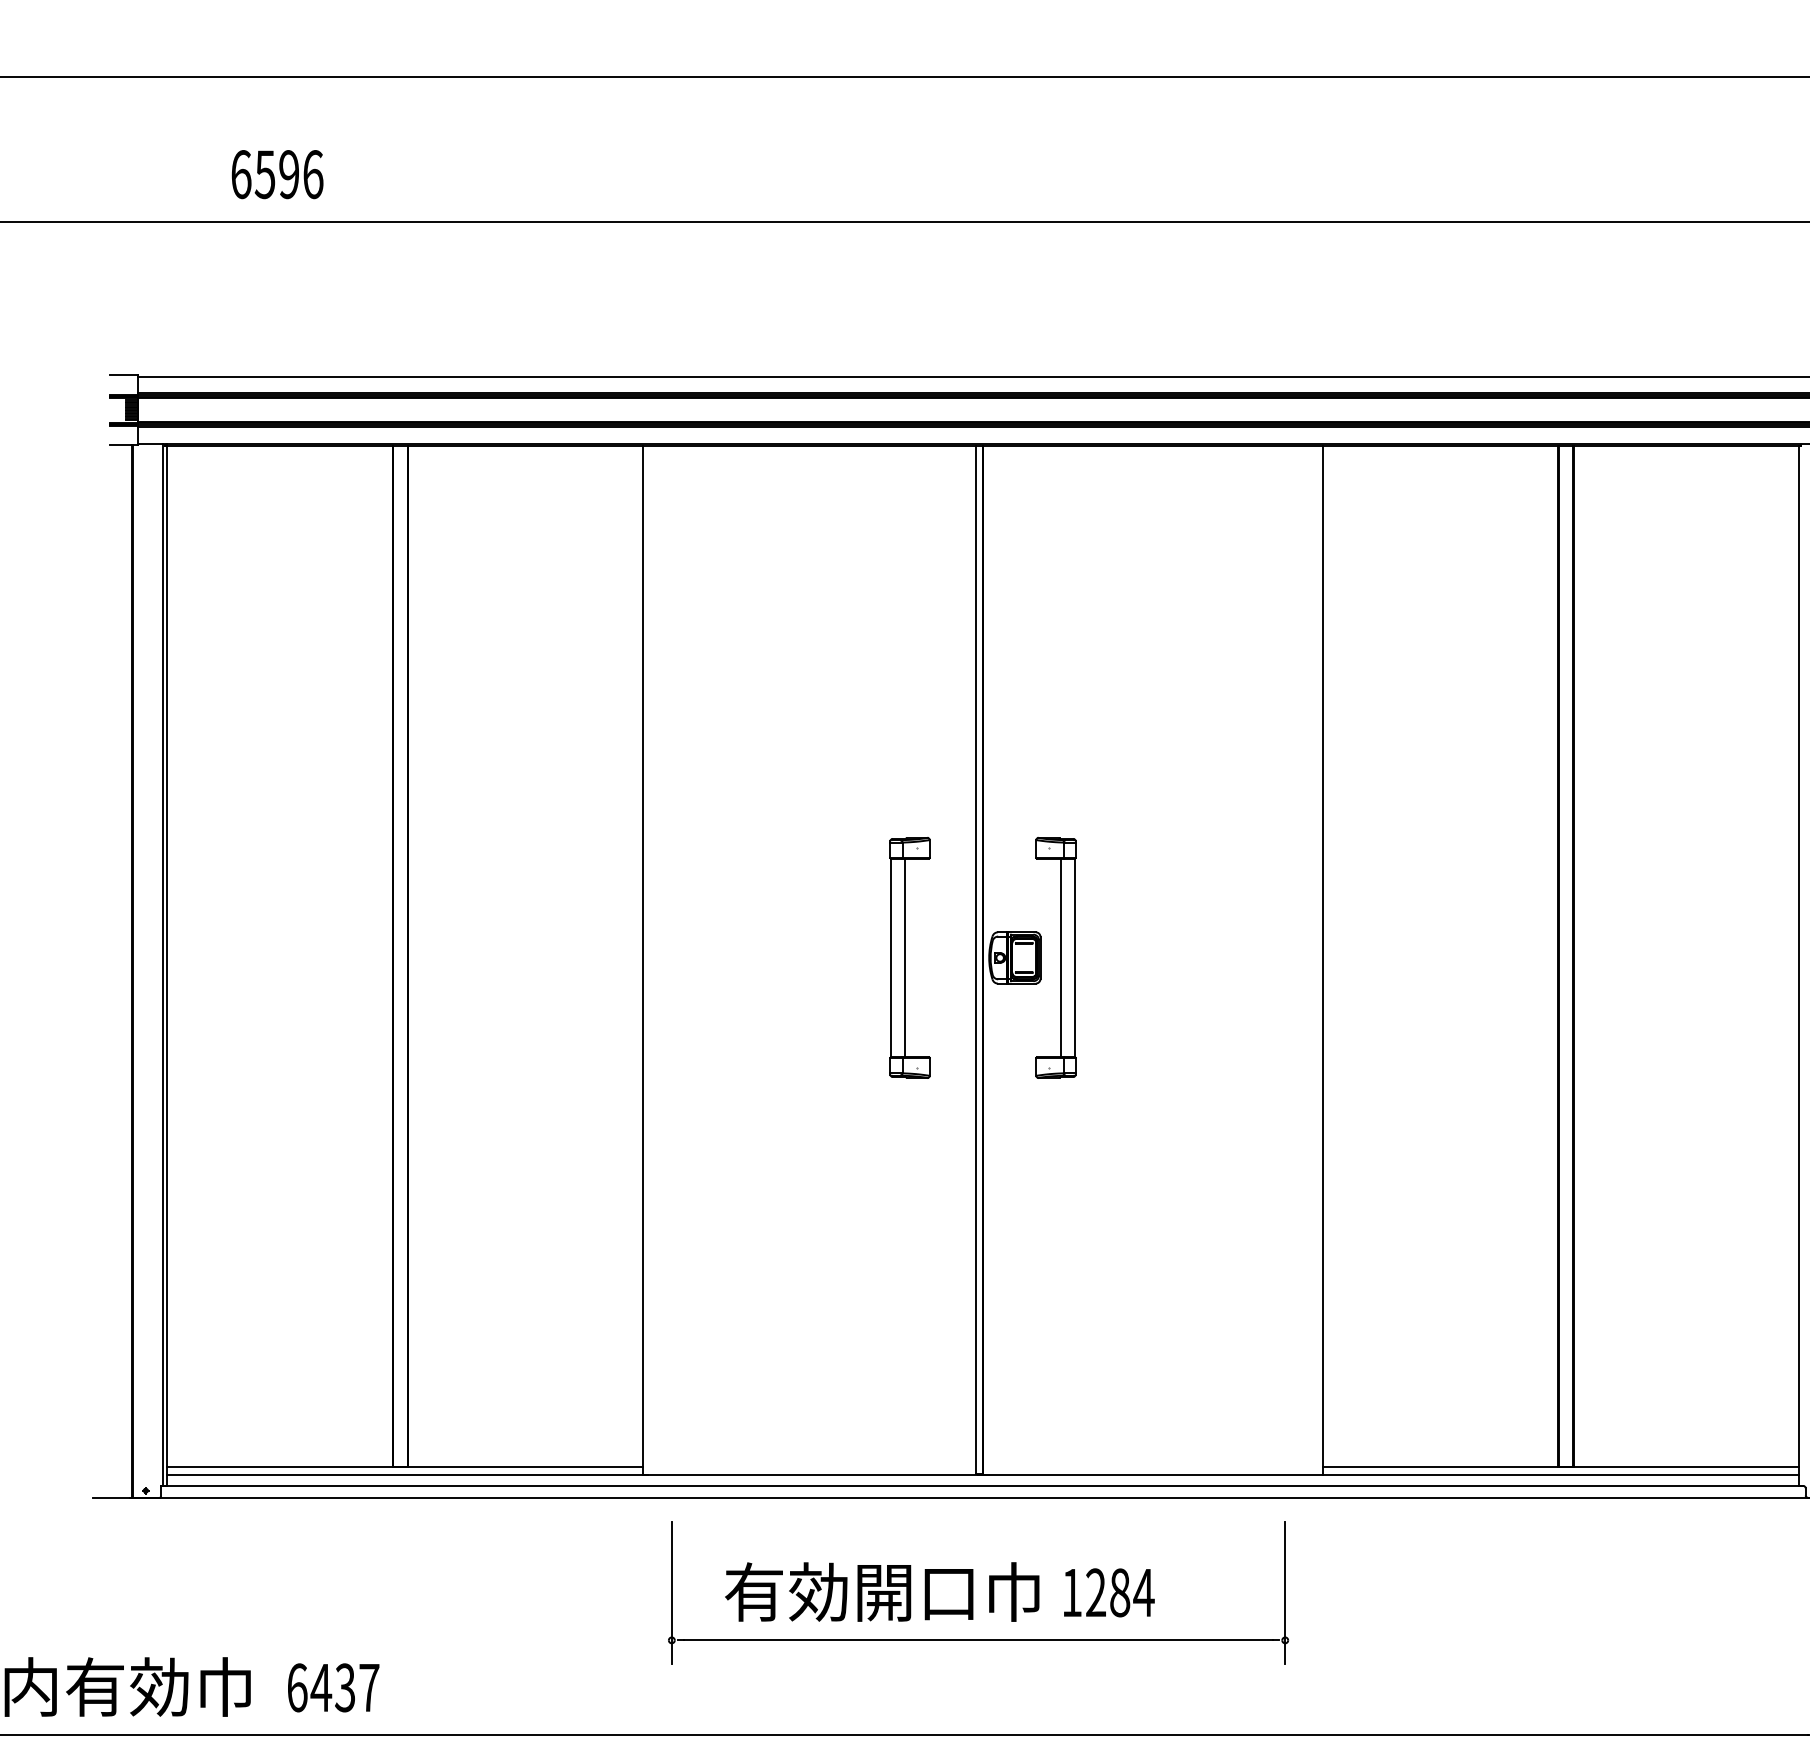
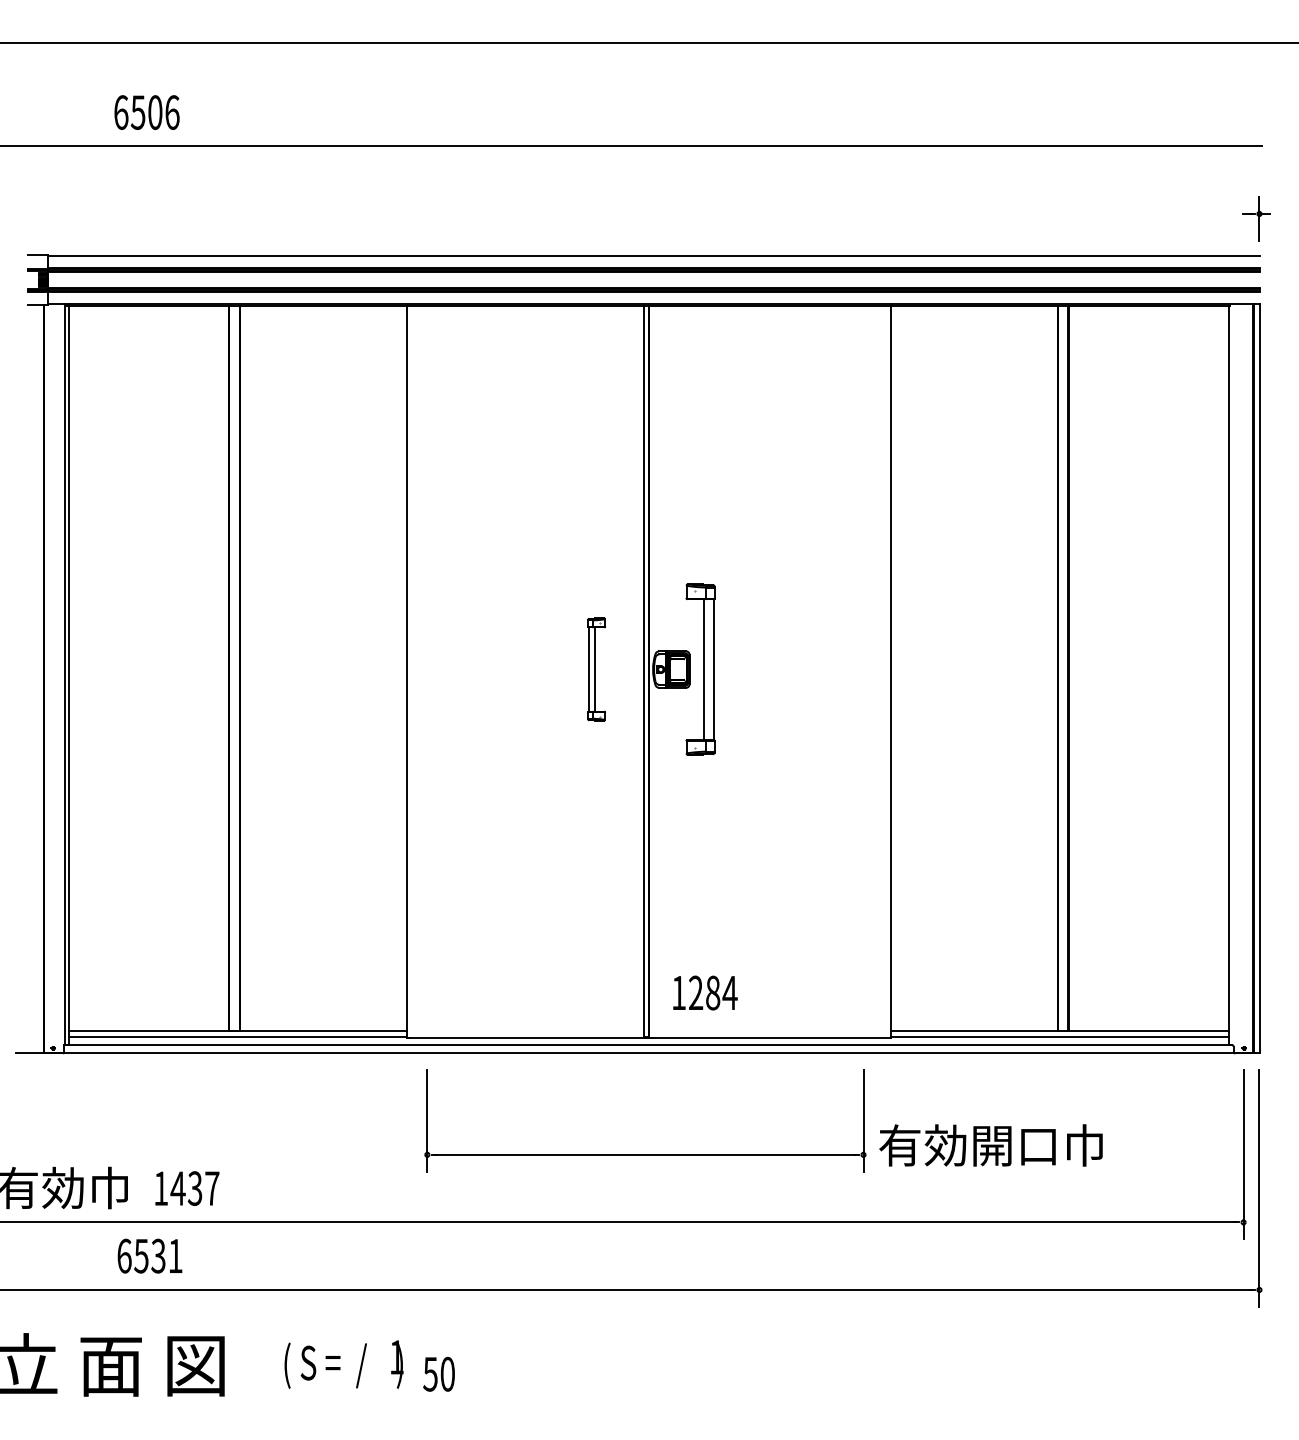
text: (289, 174) -> (155, 112), 6596 -> 6506
part: (909, 957) -> (596, 669), size x0.6
text: (881, 1592) -> (990, 1145), moved
text: (1109, 1592) -> (705, 992), moved
text: (297, 1687) -> (161, 1188), 6437 -> 1437

